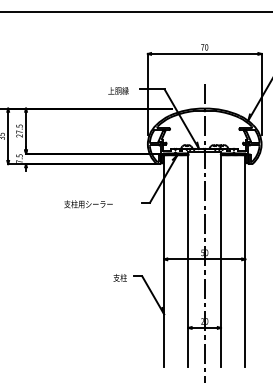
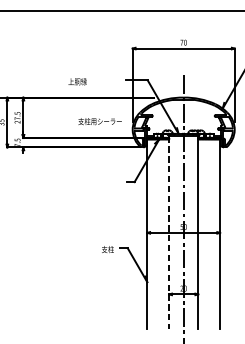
text: (118, 90) -> (77, 81), moved
text: (88, 204) -> (100, 121), moved
line: (188, 259) -> (169, 233), solid -> dashed

